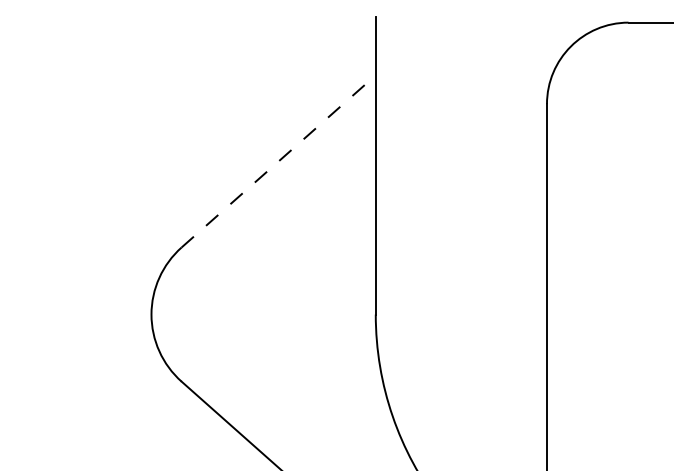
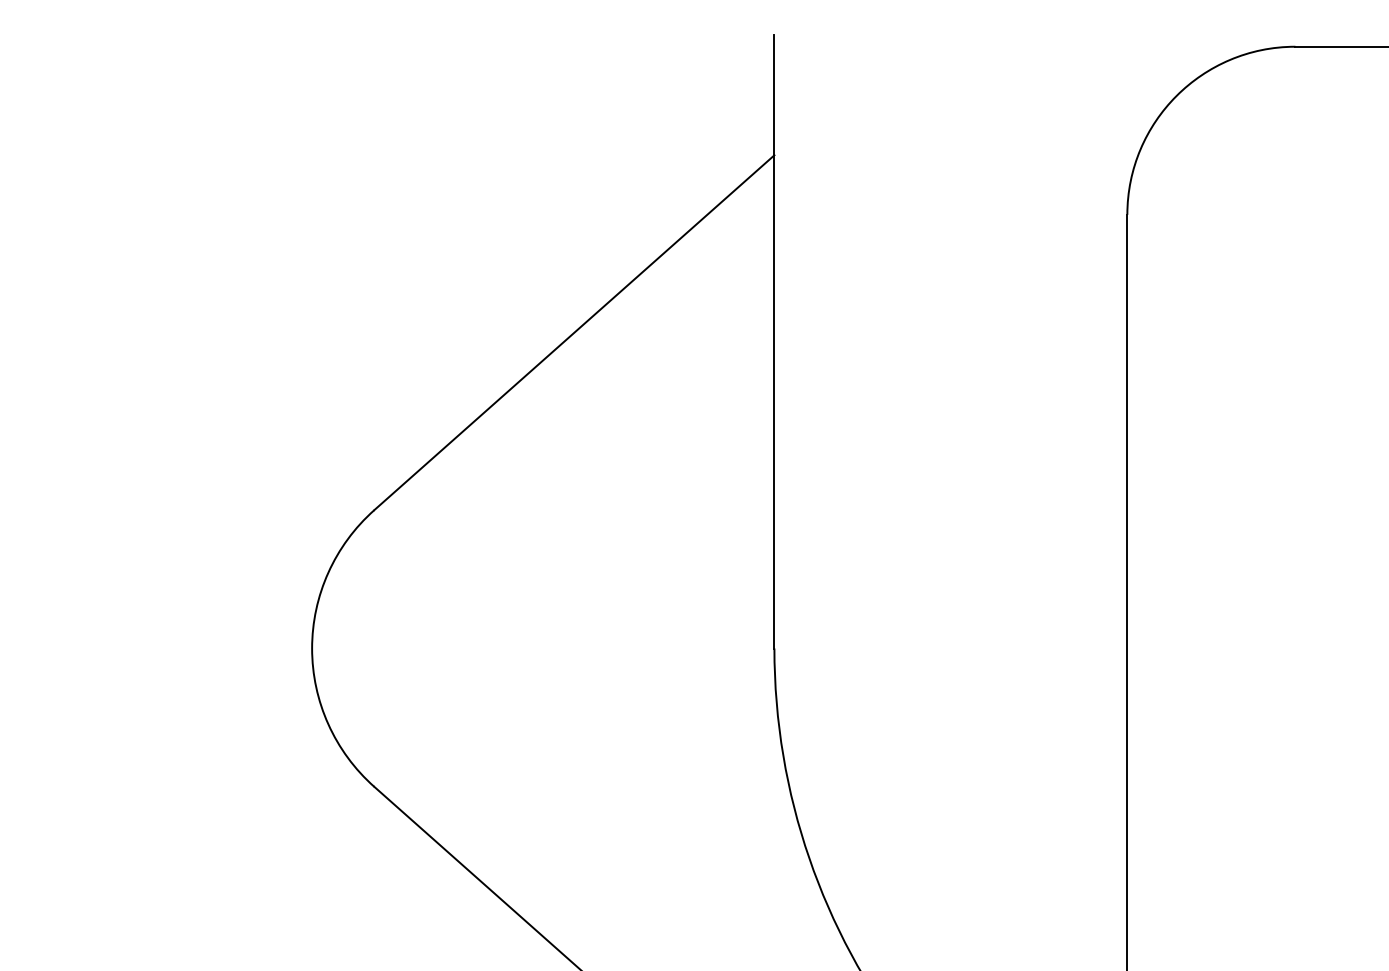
line: (278, 161) -> (573, 332), dashed -> solid

